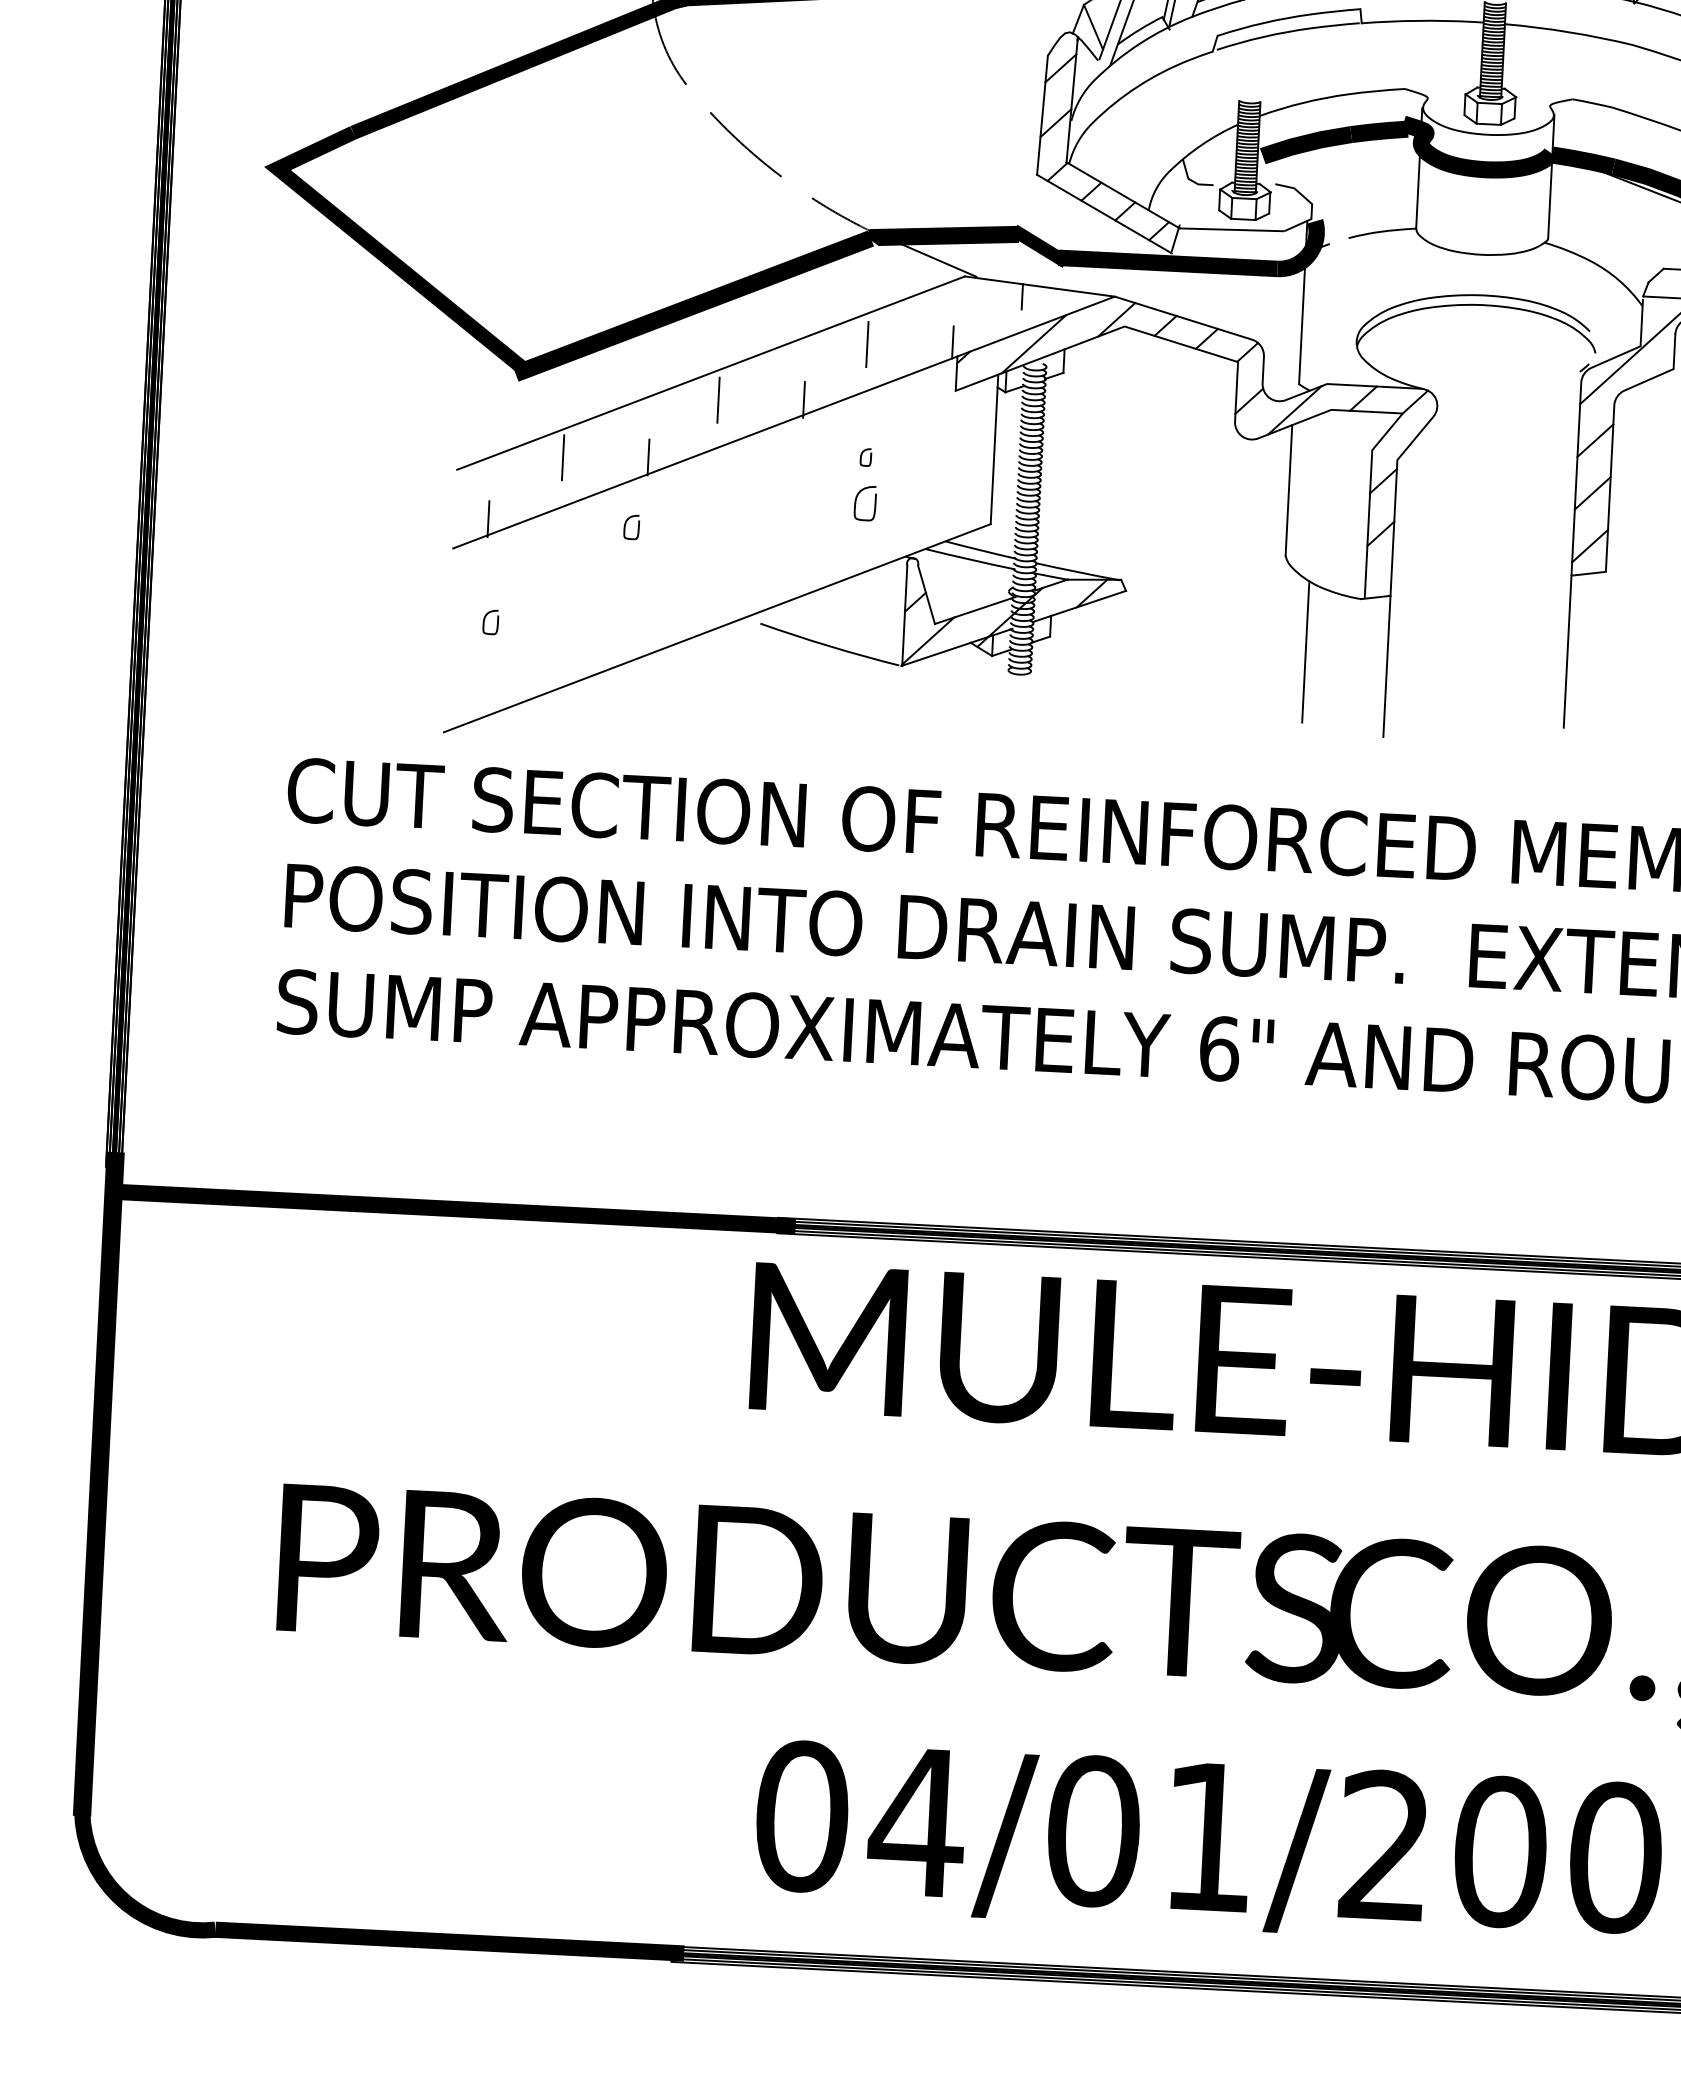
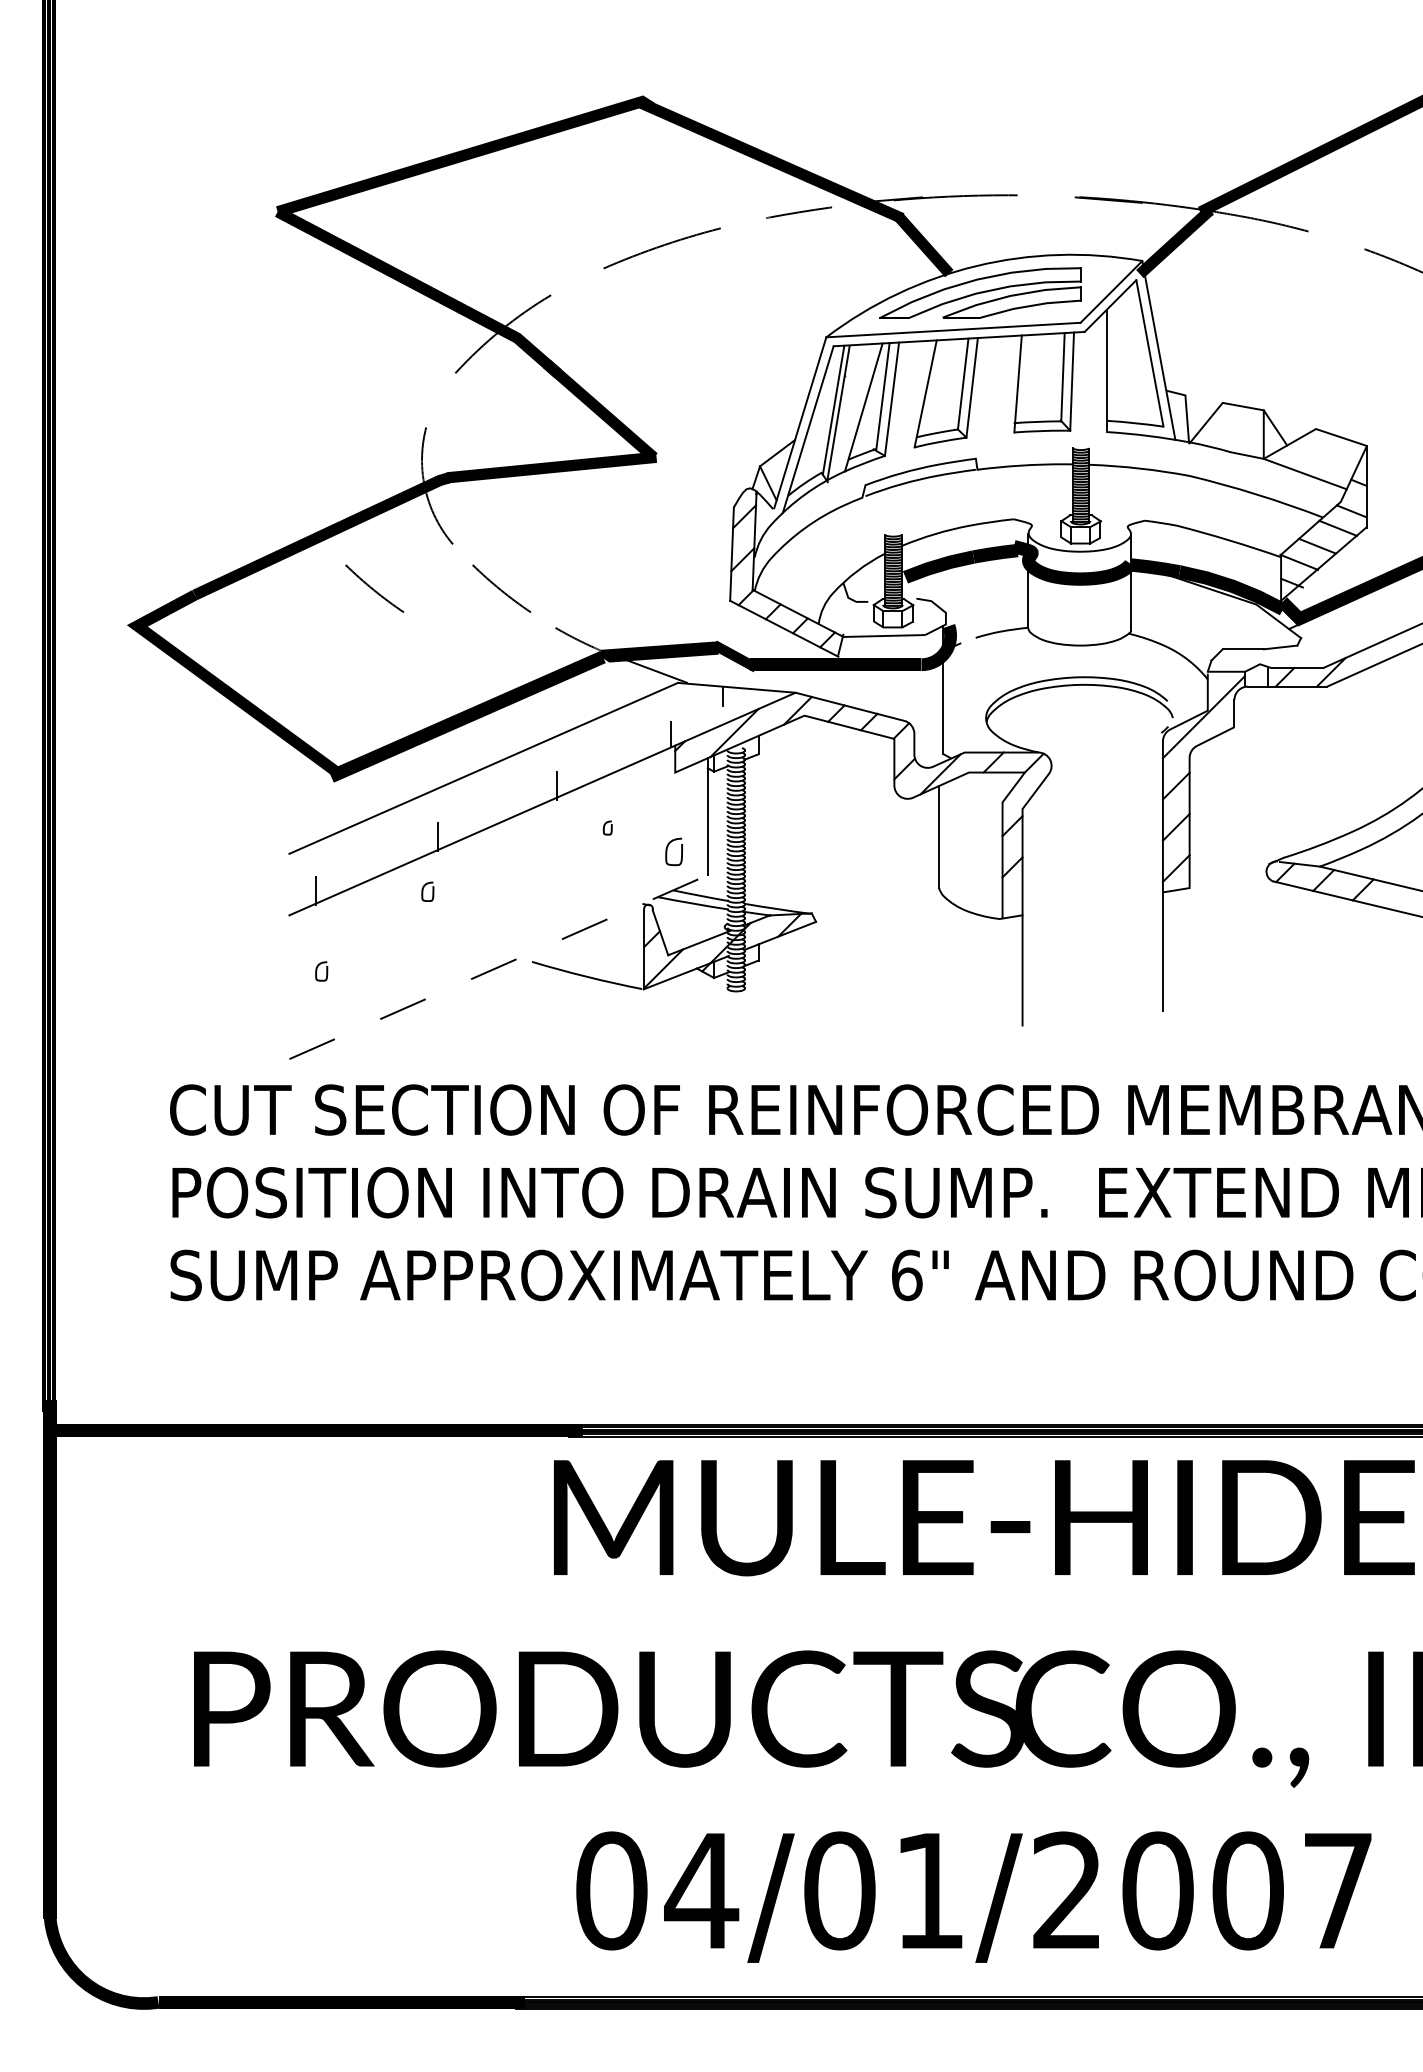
curve: (581, 136) -> (373, 588), added
line: (867, 344) -> (604, 739), removed
line: (718, 399) -> (490, 788), removed
line: (563, 456) -> (371, 839), removed
curve: (856, 502) -> (667, 851), moved
line: (717, 628) -> (498, 967), solid -> dashed
line: (1305, 652) -> (958, 962), removed

